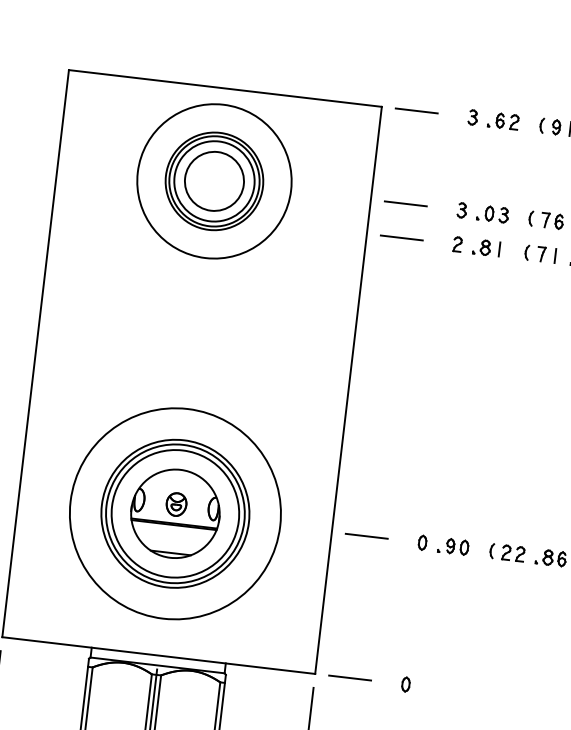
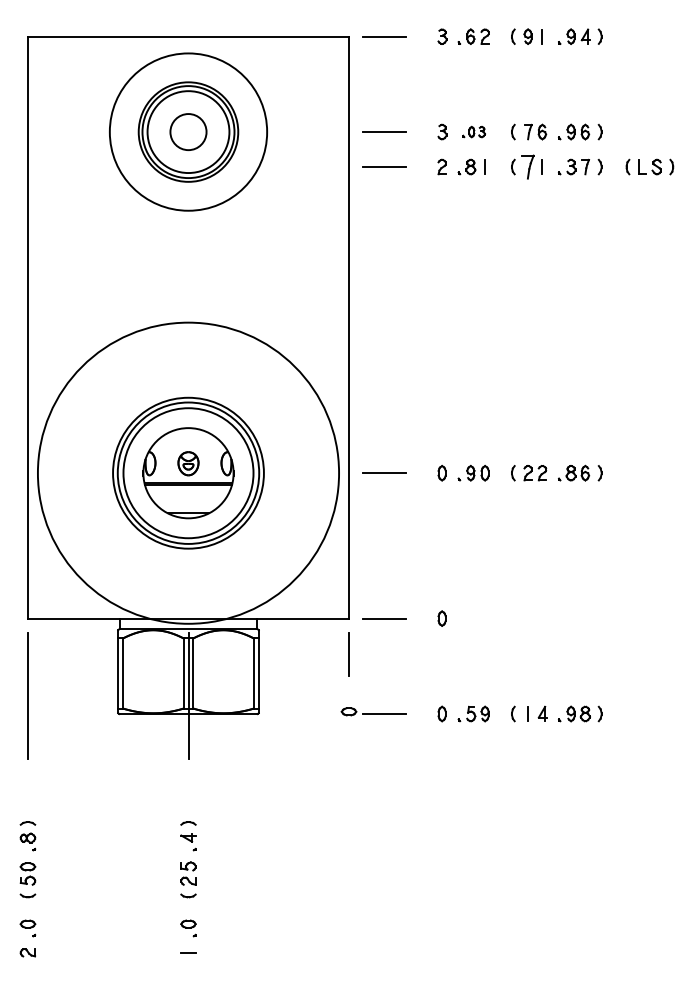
circle: (214, 181) -> (188, 132), size x0.6
part: (492, 213) -> (473, 131), size x0.7
part: (541, 253) -> (528, 166), size x1.6
circle: (175, 513) -> (188, 472), size x1.4

